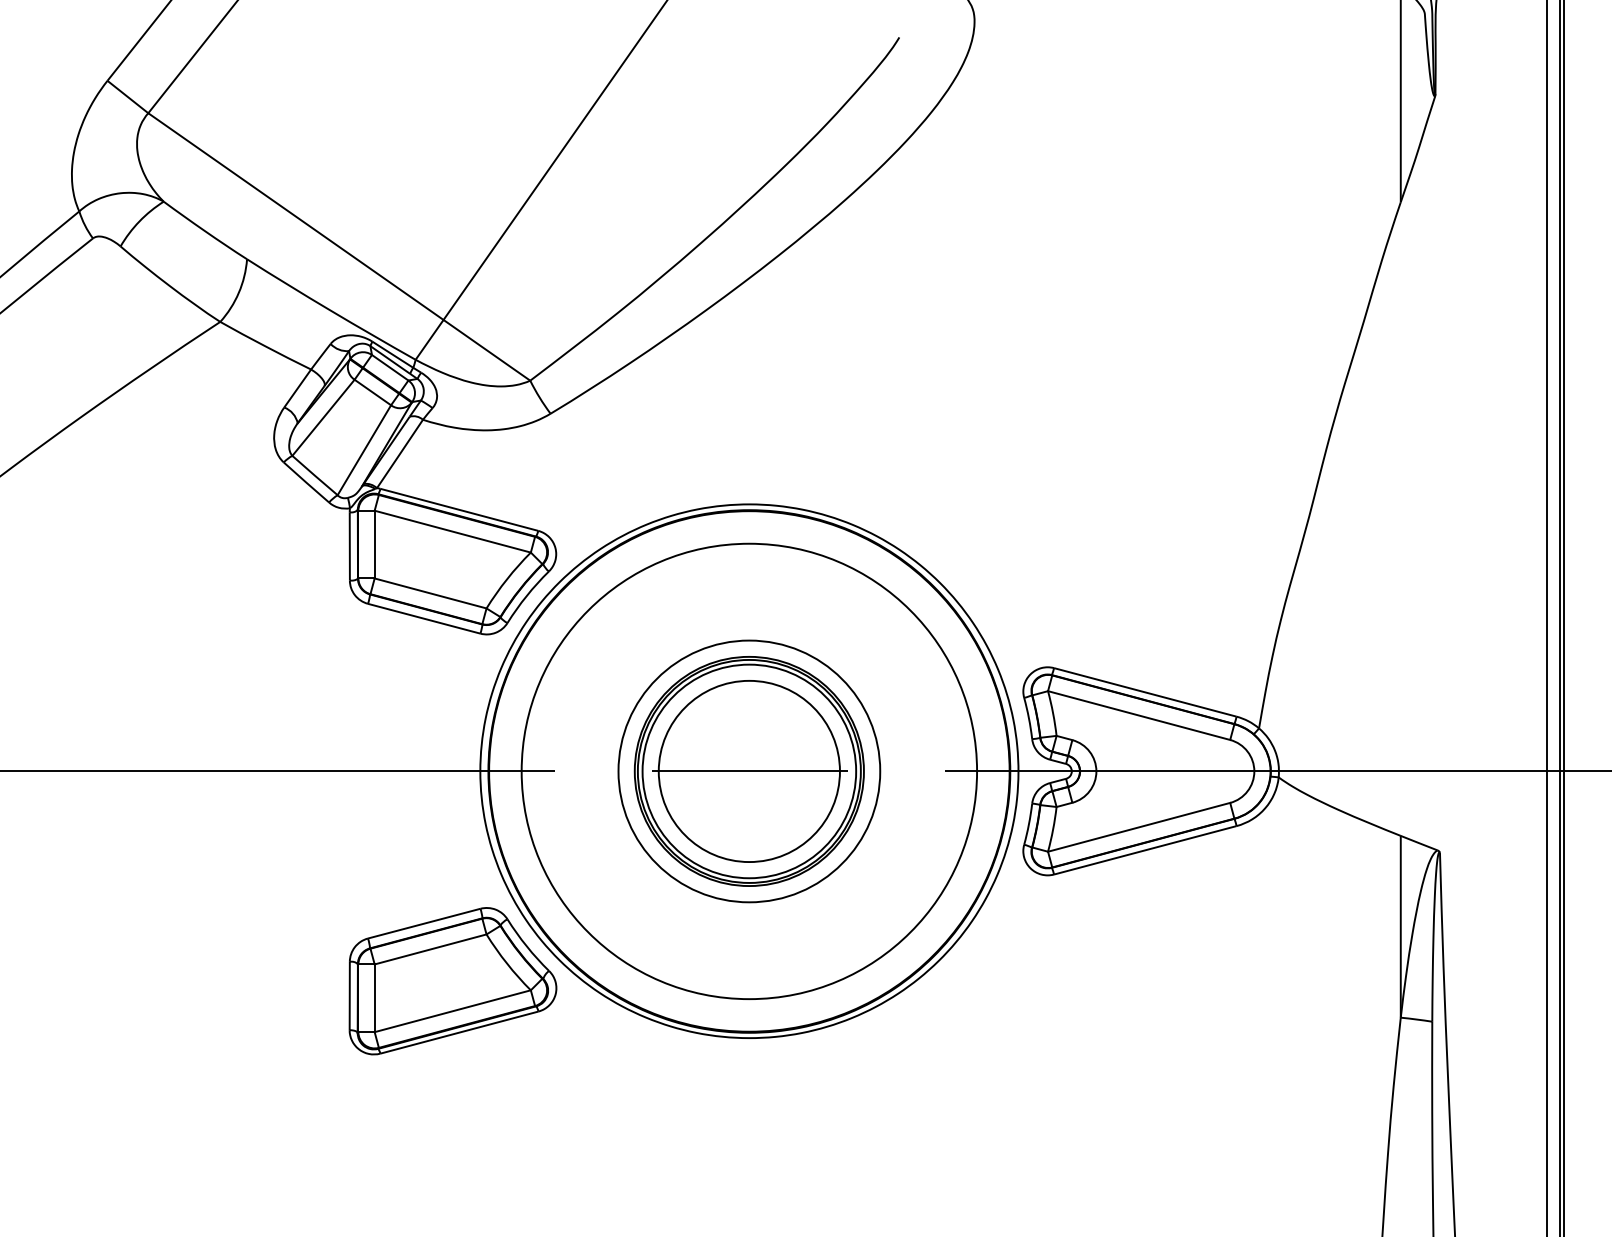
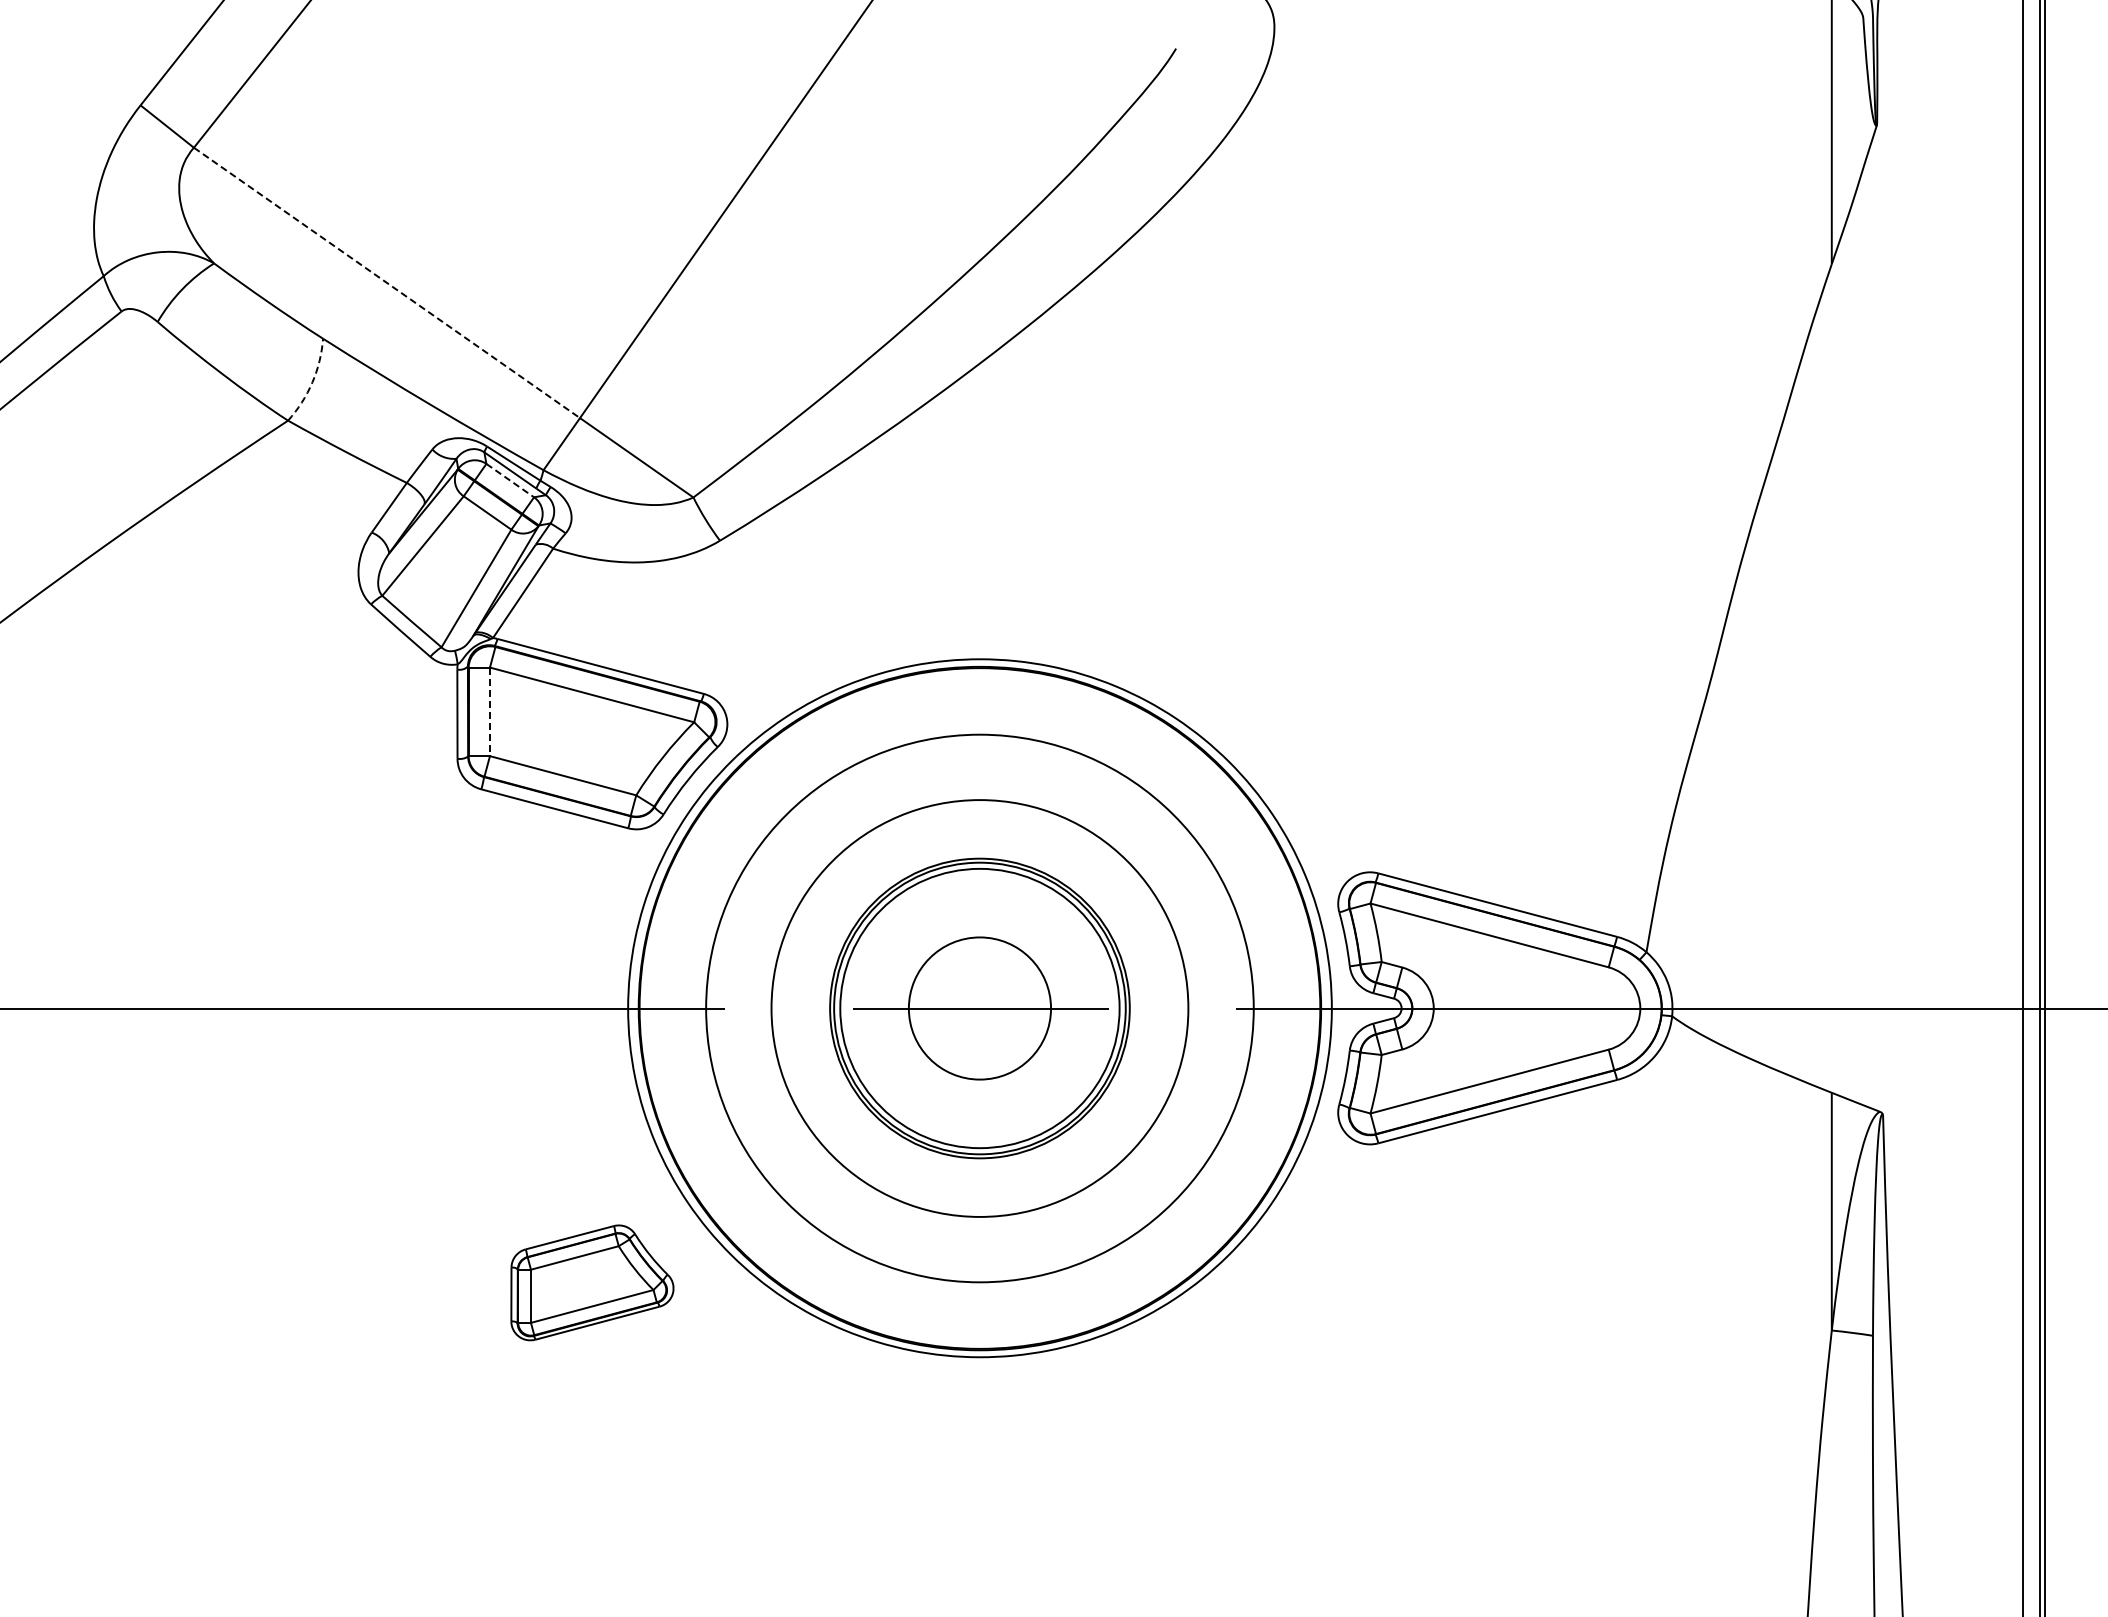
line: (295, 216) -> (386, 282), solid -> dashed
arc: (238, 292) -> (312, 382), solid -> dashed
line: (390, 367) -> (510, 480), solid -> dashed
line: (374, 545) -> (489, 712), solid -> dashed
circle: (749, 771) -> (979, 1008), size x0.6
circle: (749, 771) -> (979, 1008), size x0.7
circle: (749, 771) -> (979, 1008), size x1.6
part: (453, 980) -> (592, 1282), size x0.6

